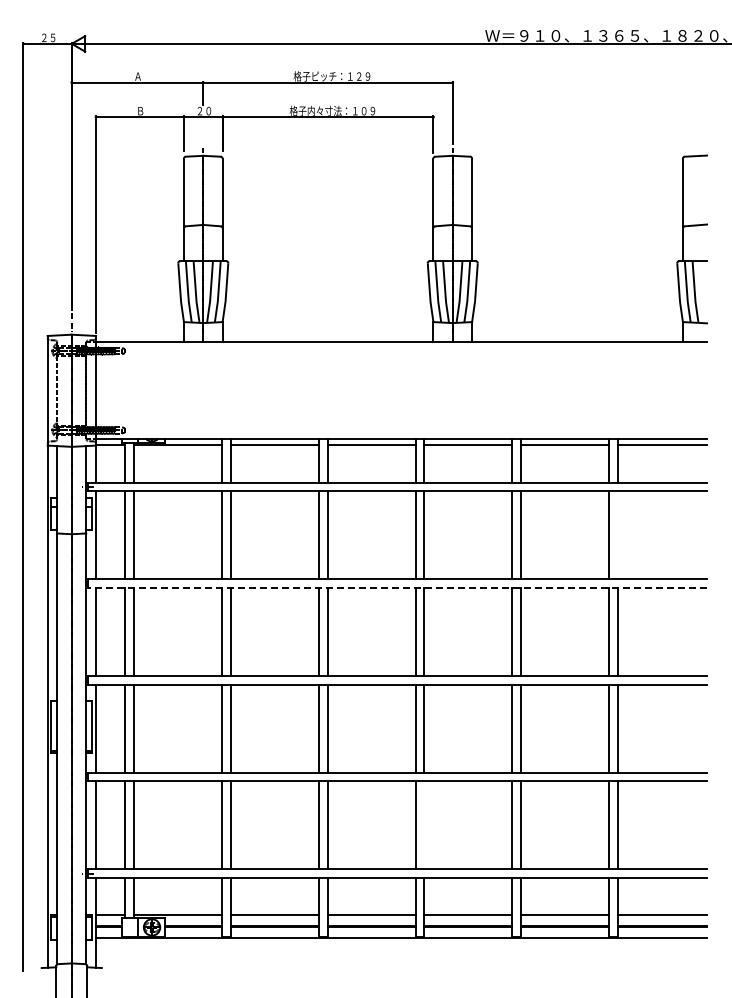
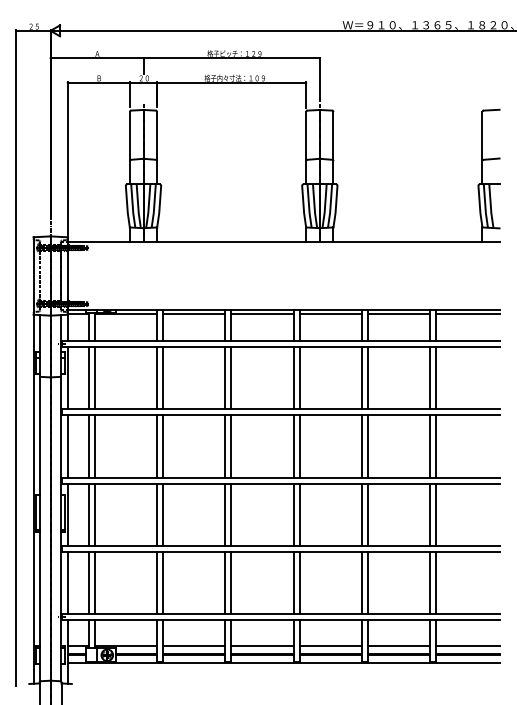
line: (617, 535) -> (436, 378), added
line: (397, 588) -> (280, 415), dashed -> solid
line: (424, 825) -> (299, 583), added

